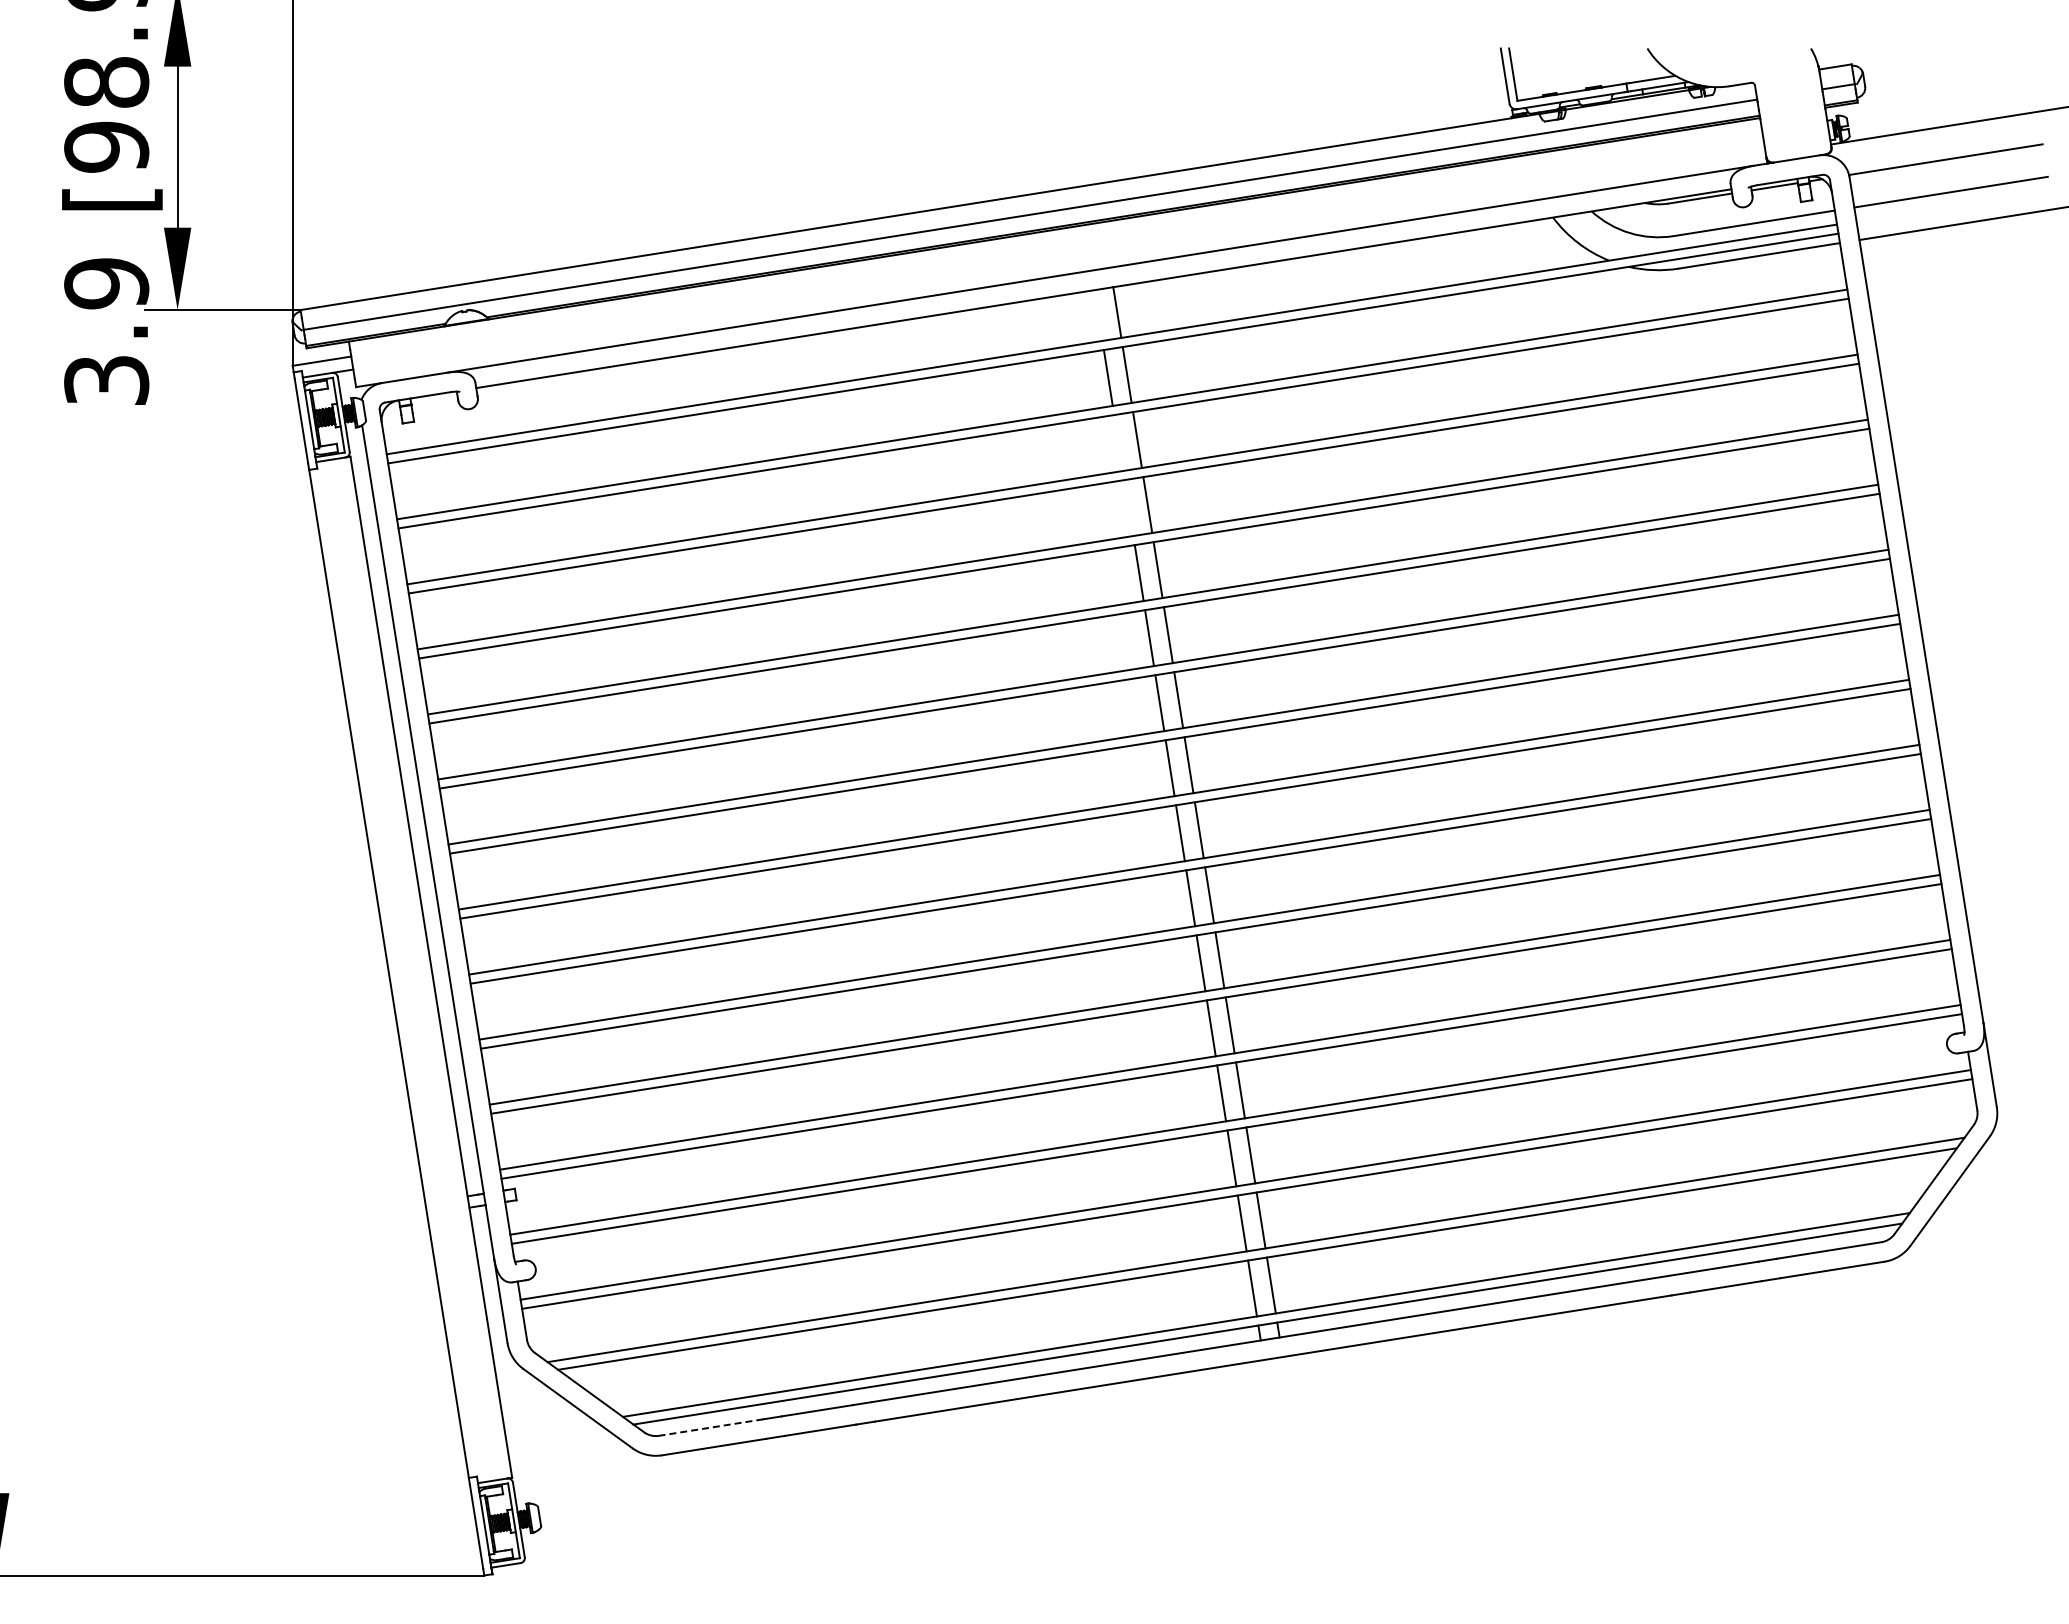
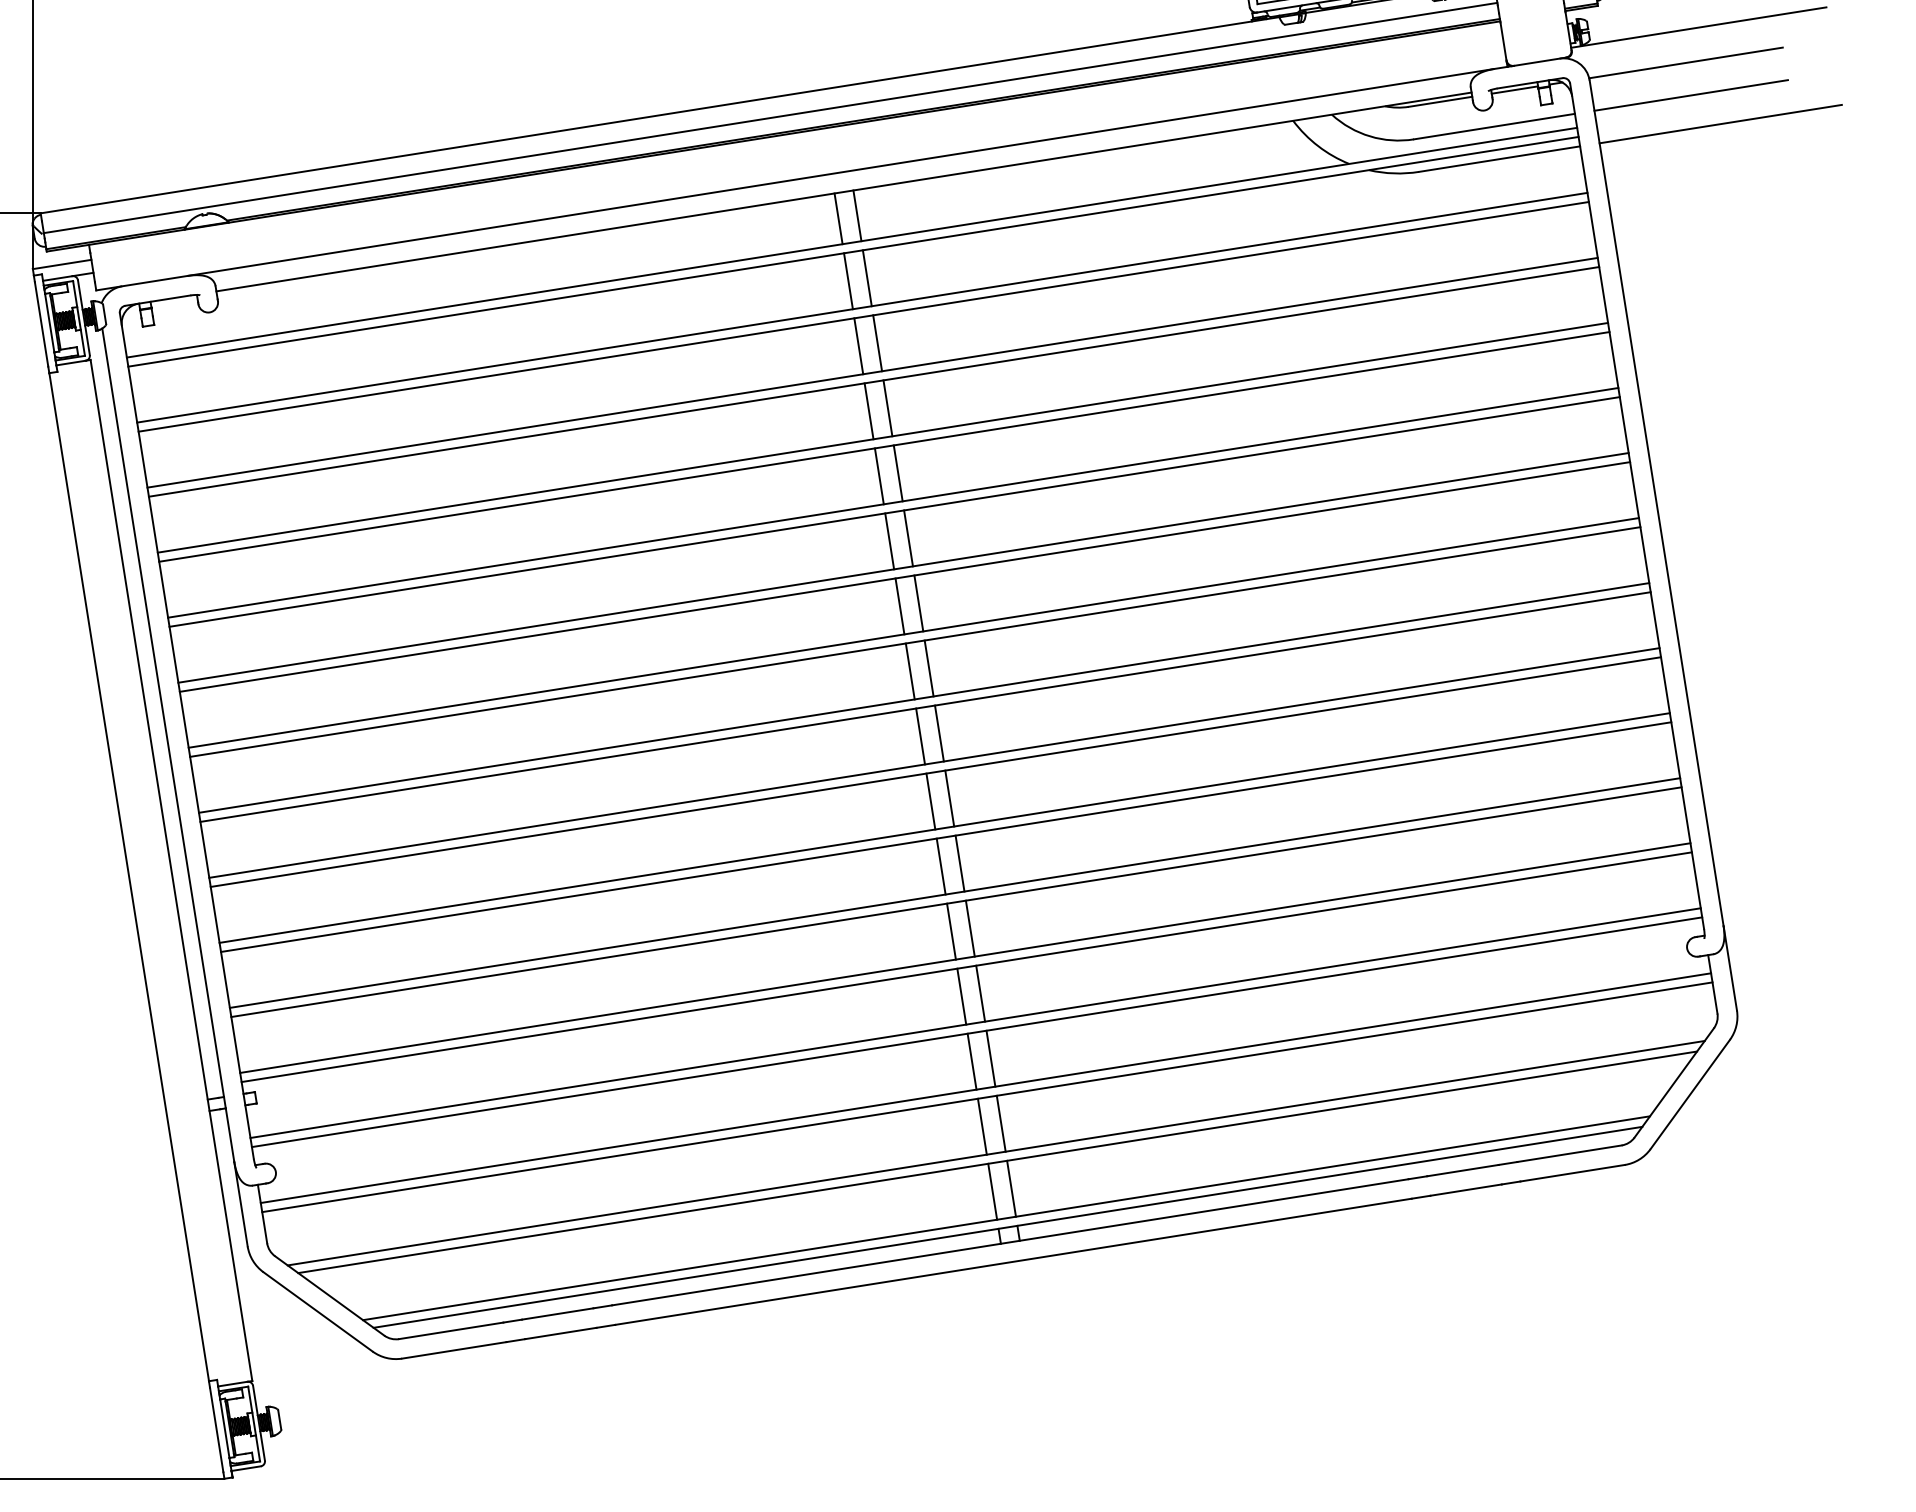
line: (1098, 315) -> (838, 218), added
line: (1118, 443) -> (858, 346), added
line: (1128, 508) -> (868, 411), added
line: (711, 1427) -> (451, 1330), dashed -> solid

